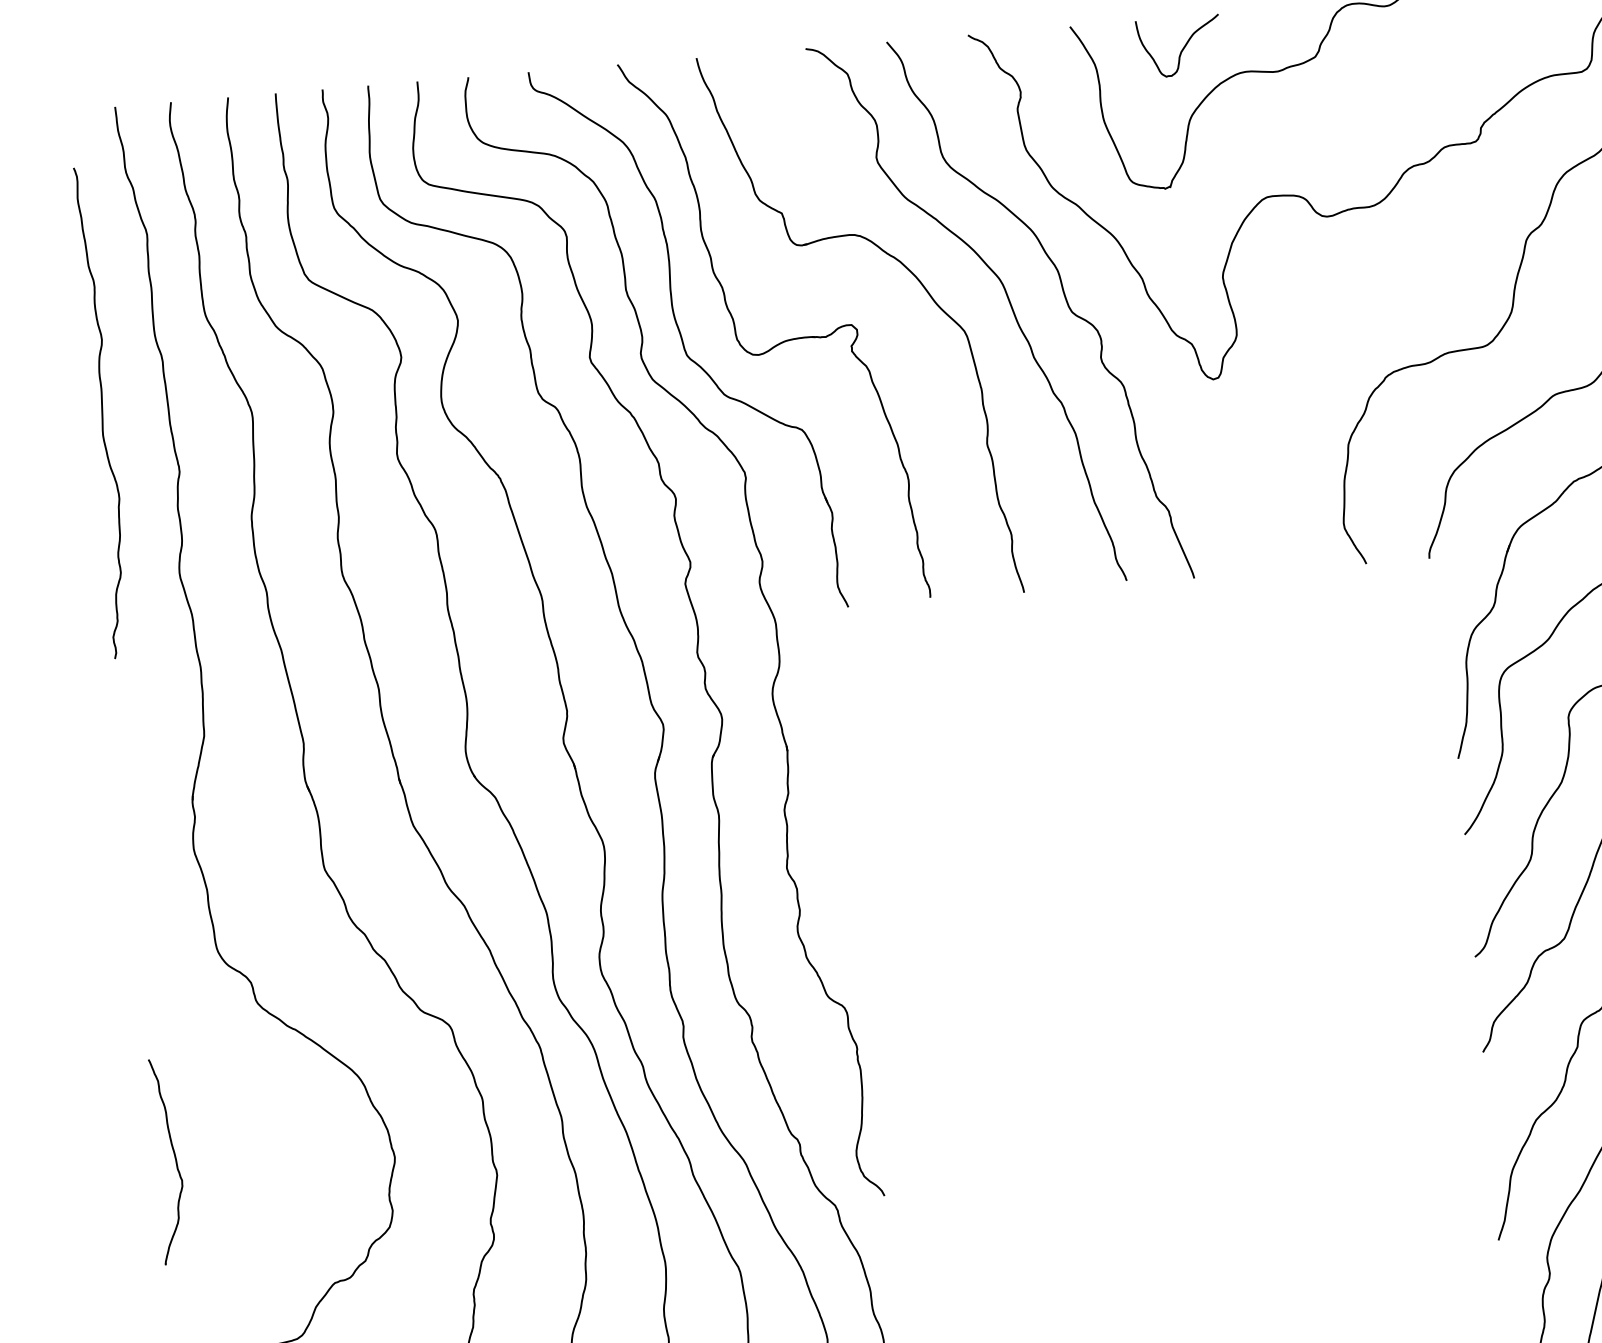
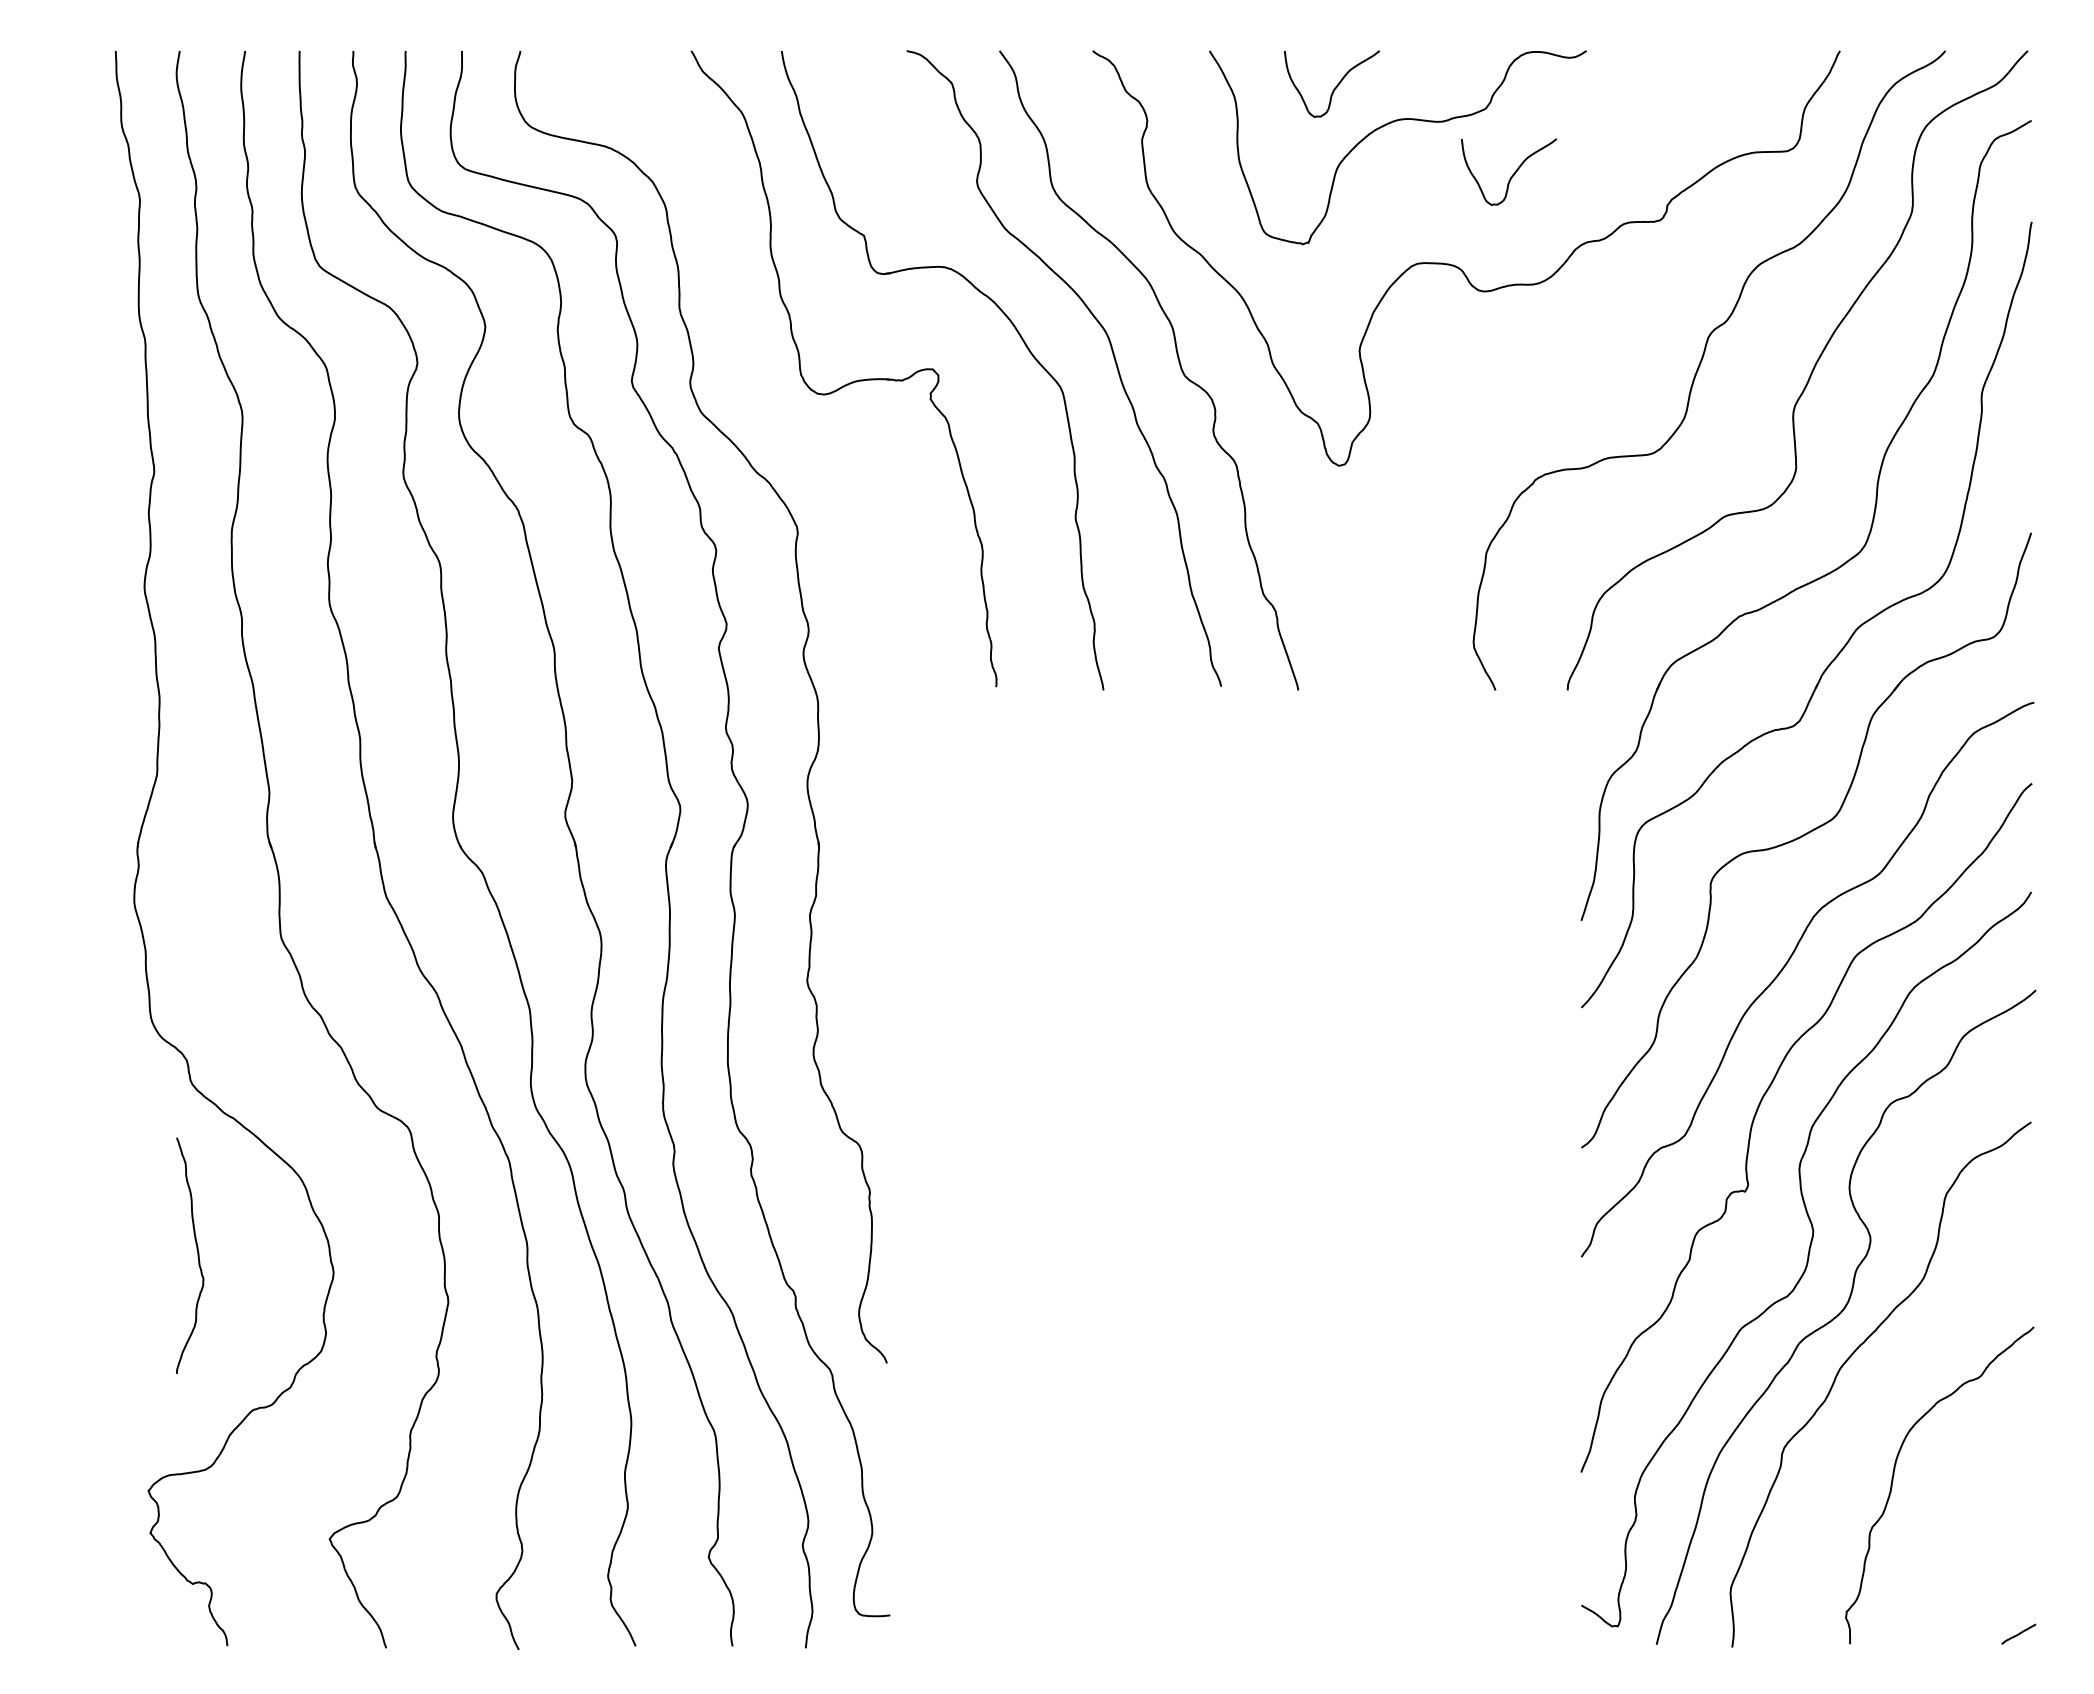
curve: (1343, 112) -> (1512, 174), added
part: (688, 339) -> (745, 370), removed
curve: (102, 412) -> (72, 397), removed
part: (175, 1160) -> (197, 1255), moved

